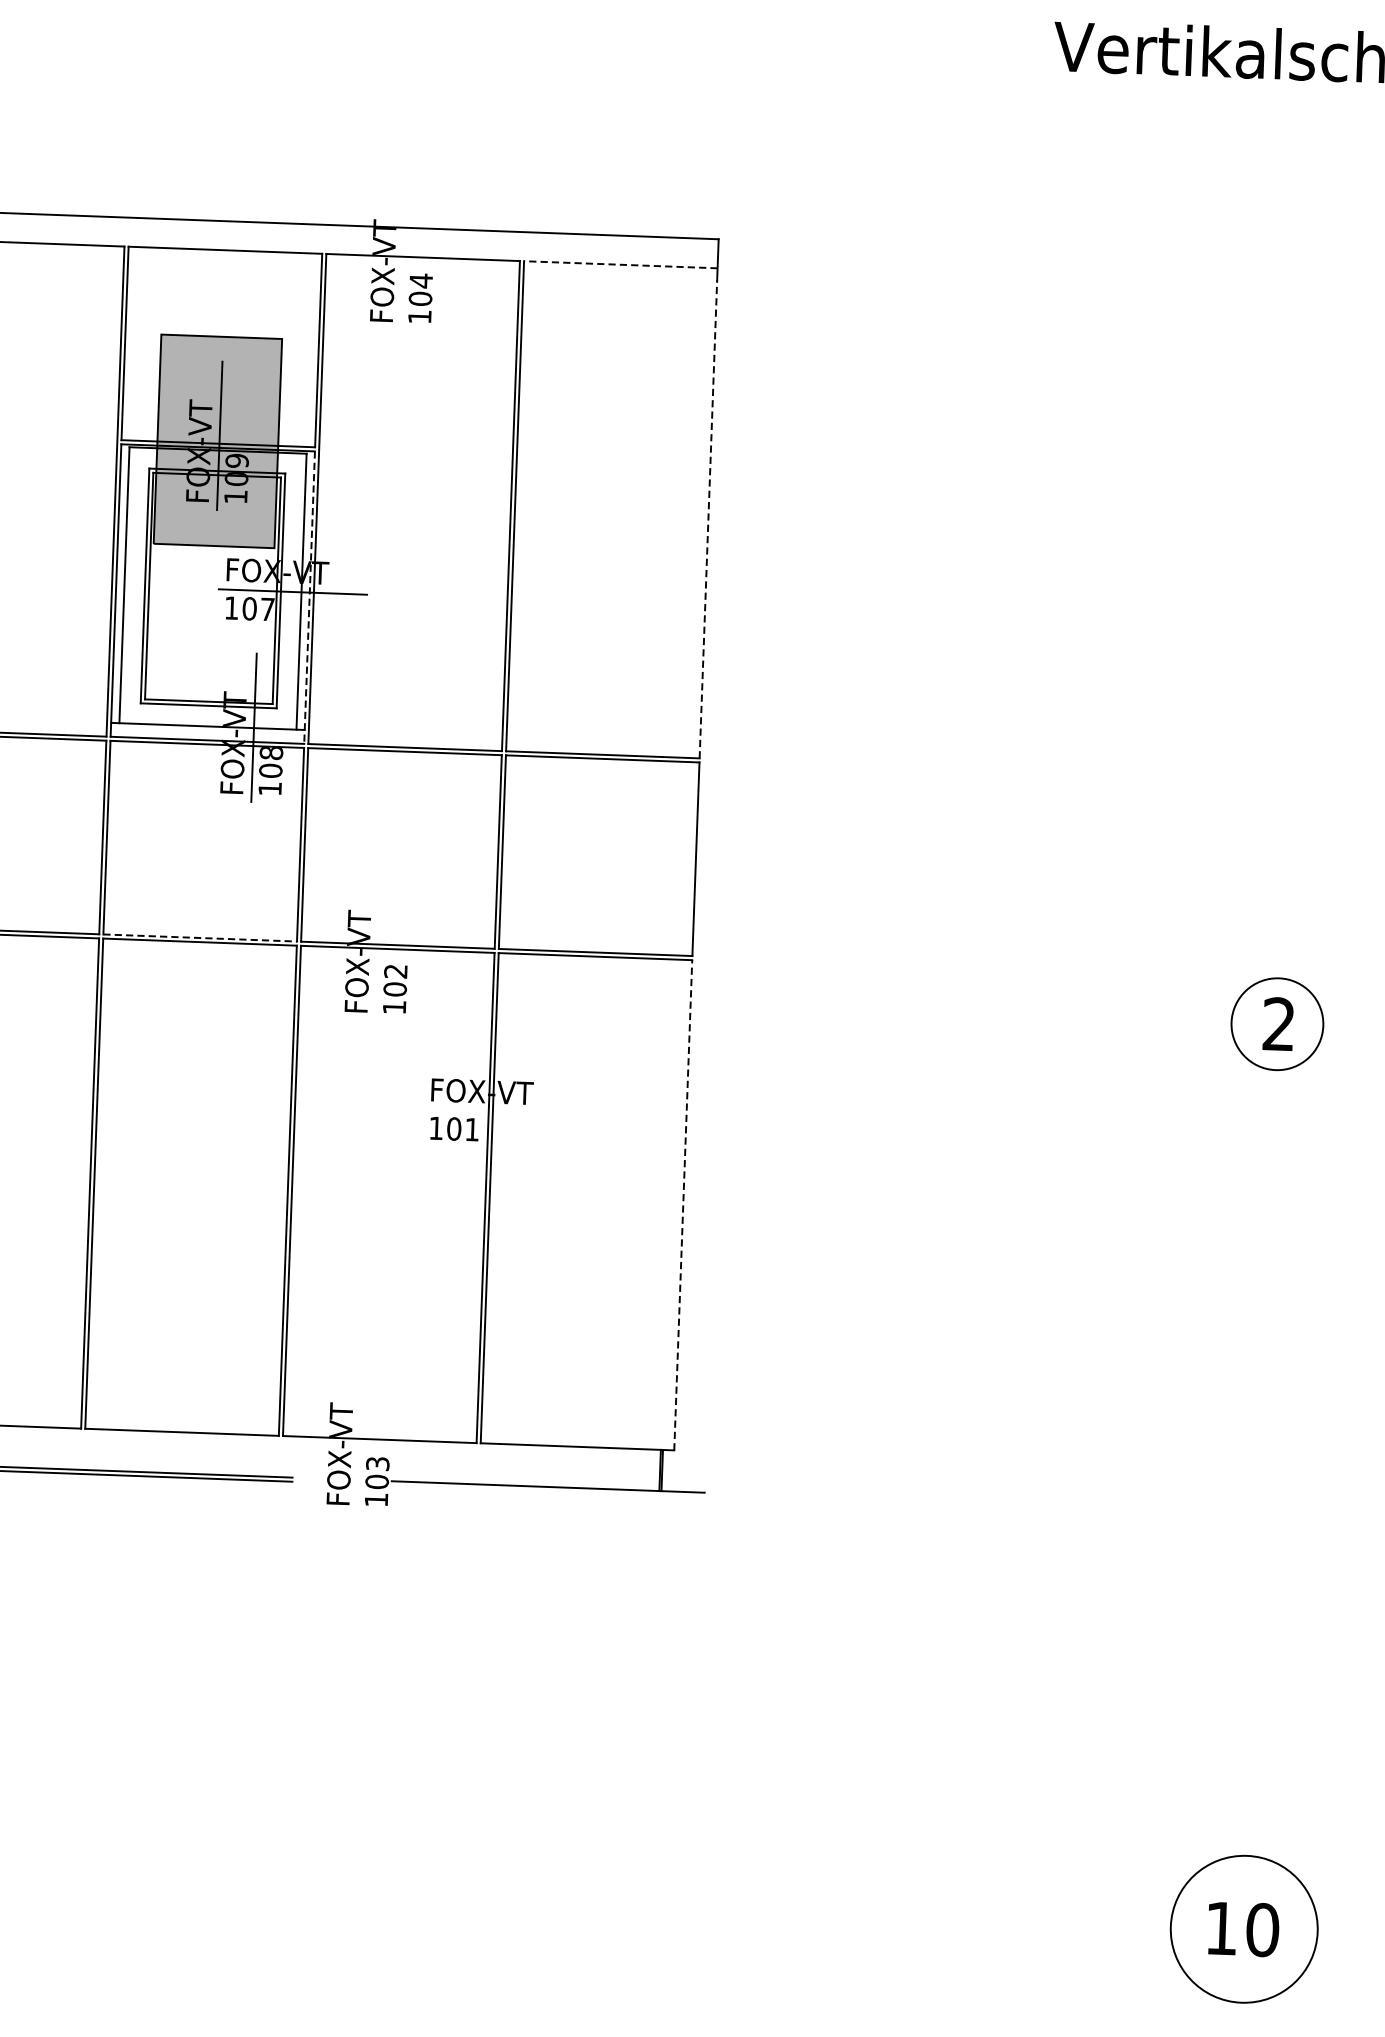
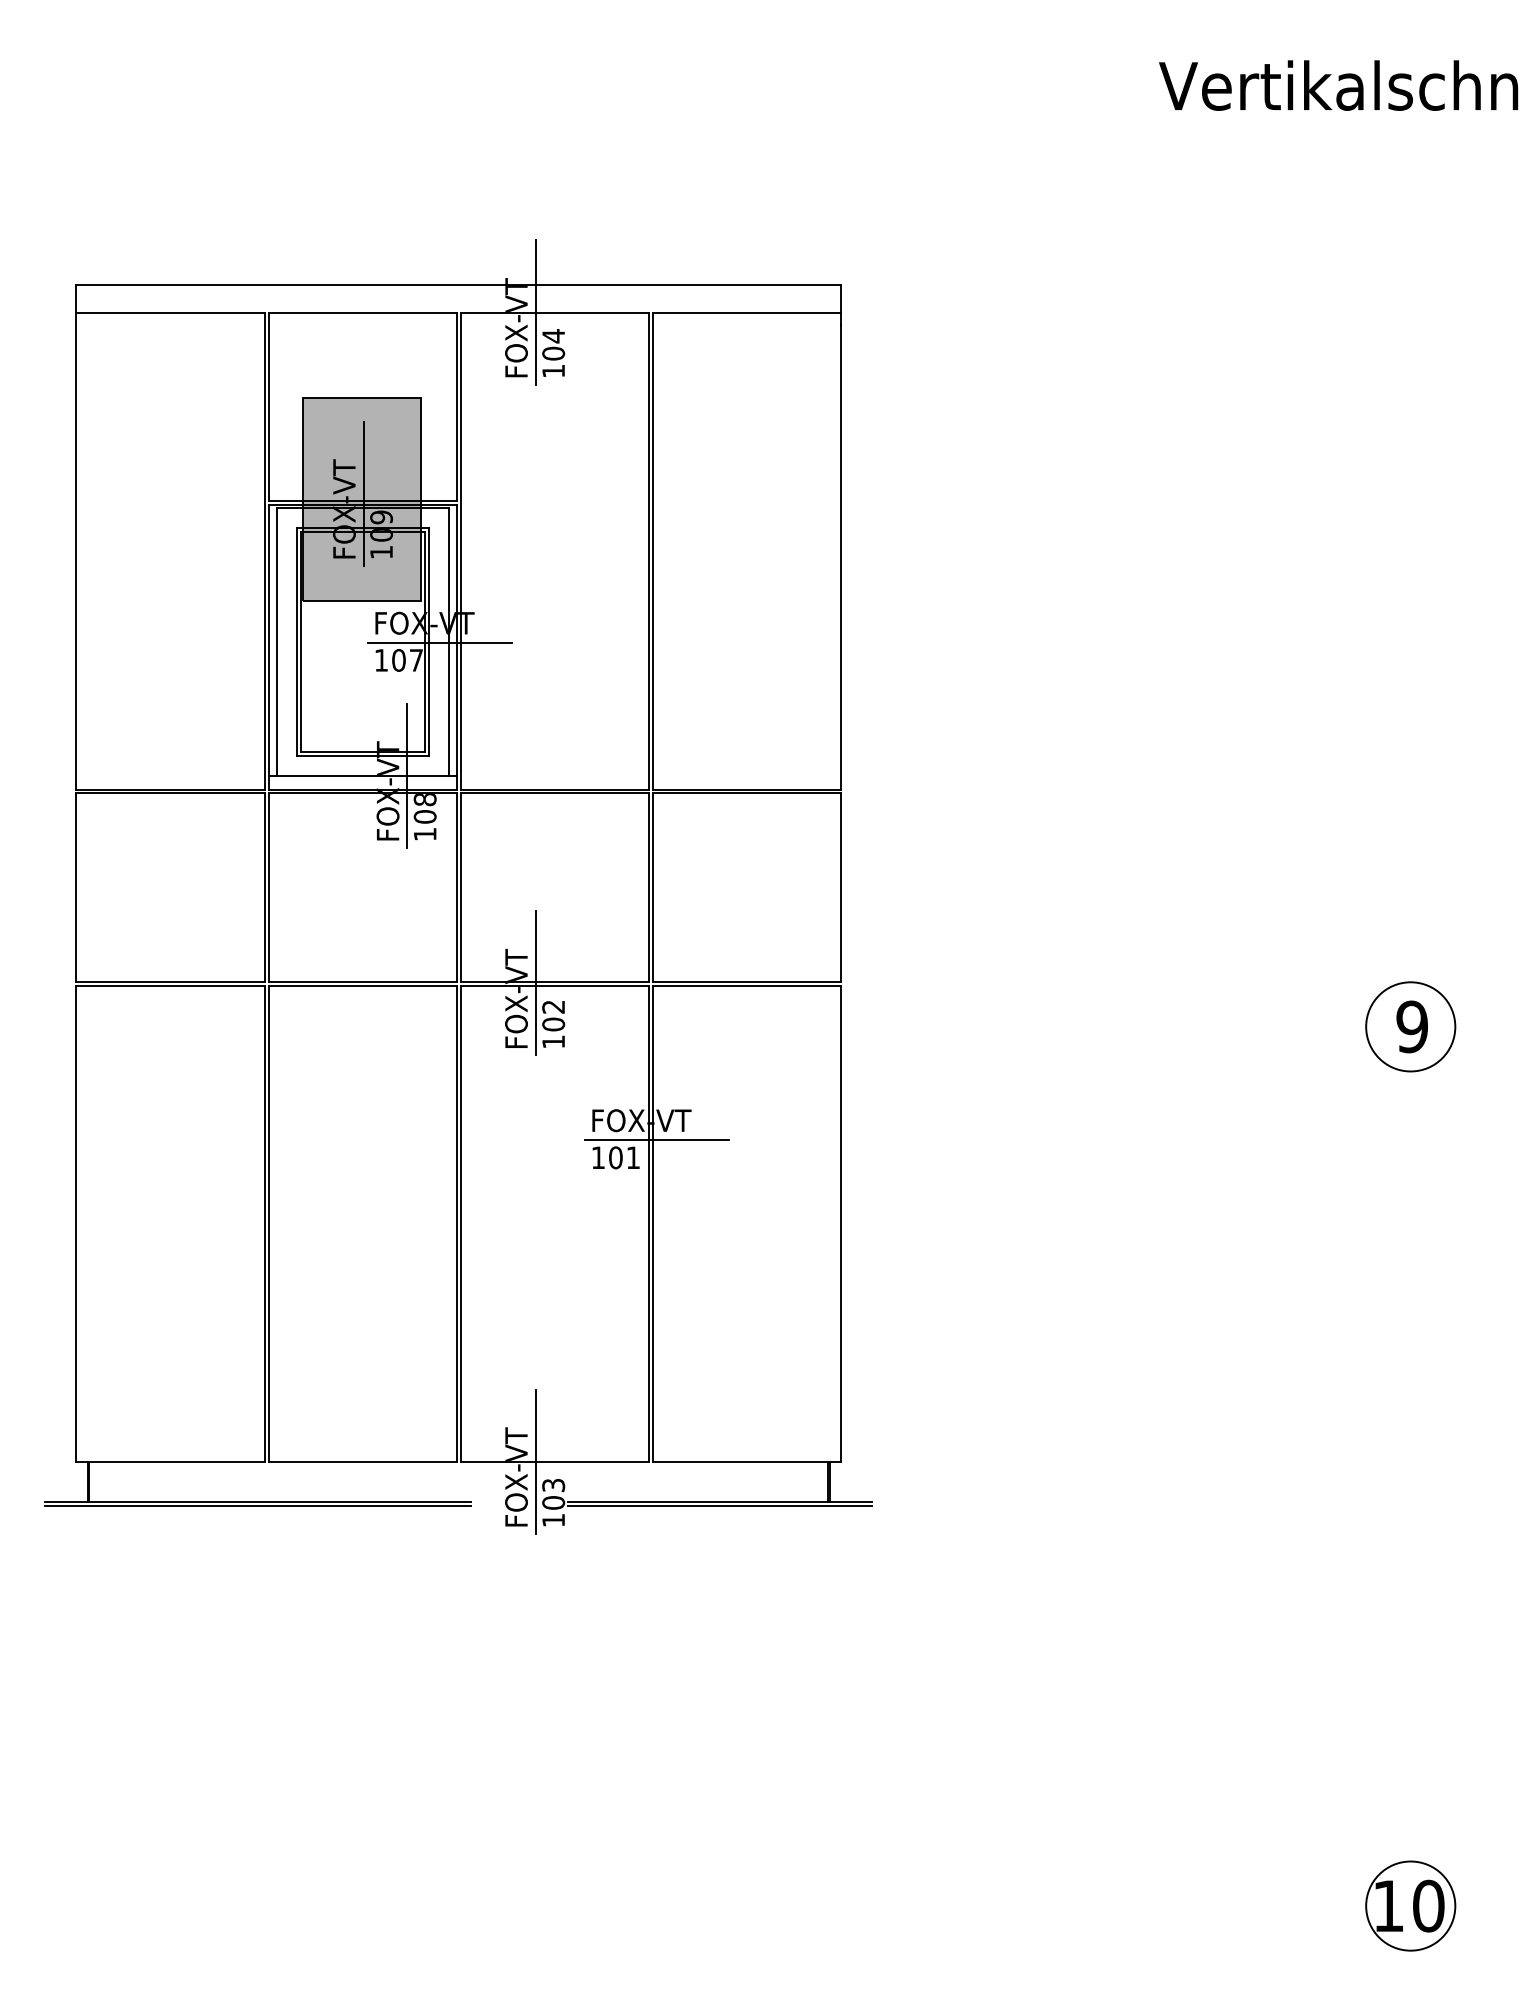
line: (403, 255) -> (535, 312), added
line: (620, 264) -> (746, 313), dashed -> solid
line: (708, 518) -> (840, 556), dashed -> solid
line: (309, 597) -> (456, 647), dashed -> solid
line: (201, 937) -> (363, 981), dashed -> solid
line: (378, 946) -> (535, 983), added
text: (1278, 1023) -> (1411, 1026), 2 -> 9
line: (497, 1112) -> (657, 1140), added
line: (683, 1205) -> (840, 1223), dashed -> solid
line: (360, 1438) -> (535, 1461), added
line: (547, 1490) -> (719, 1505), added
circle: (1244, 1928) -> (1410, 1905), size x0.62

